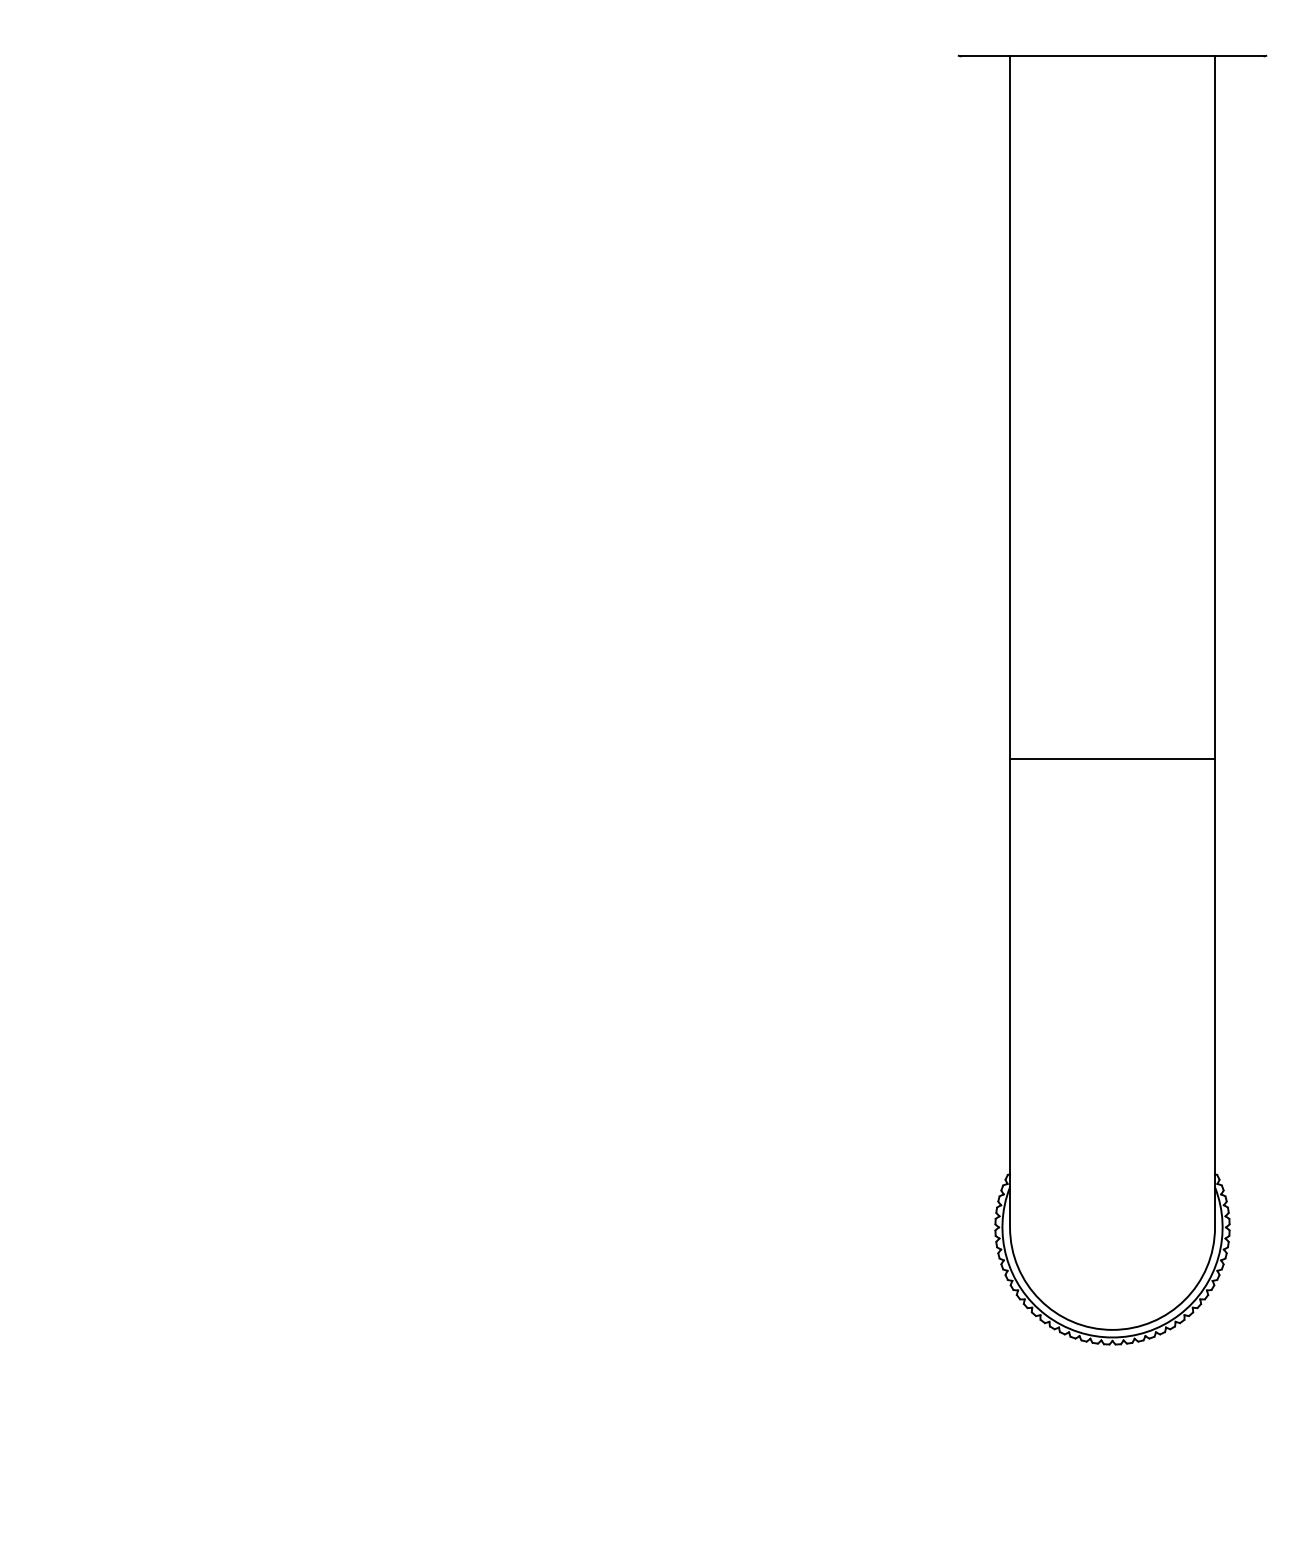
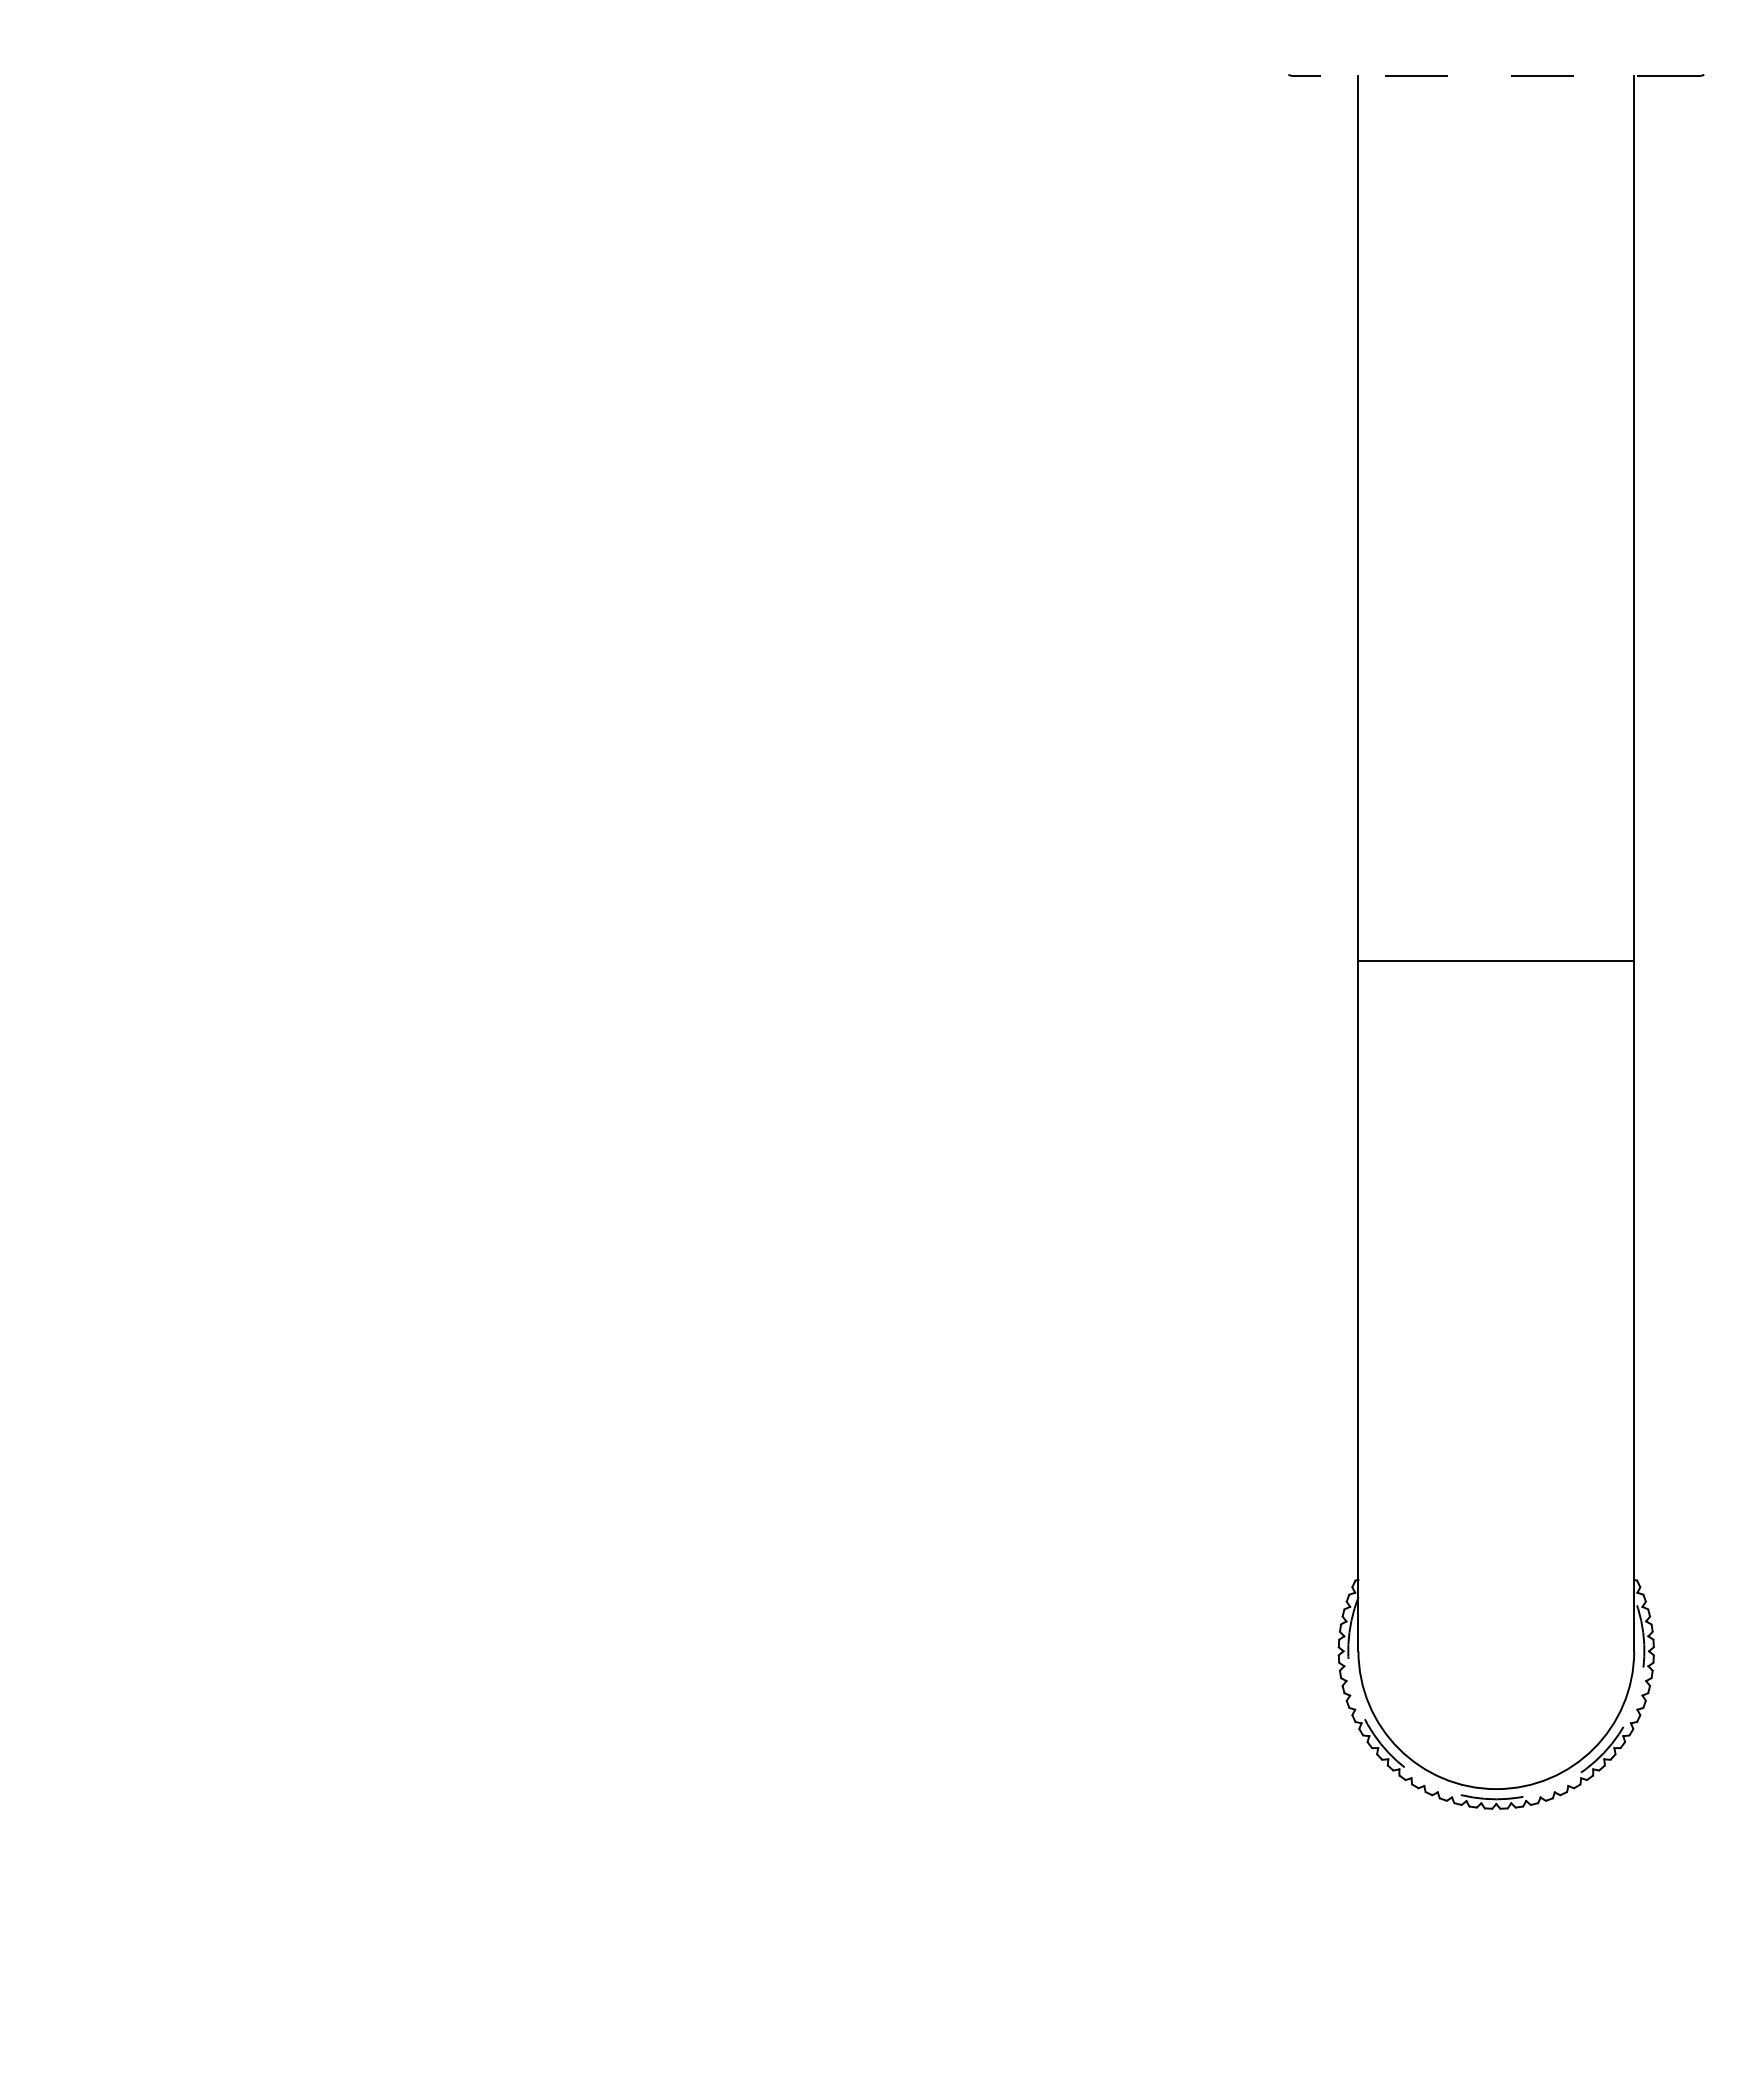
line: (1111, 56) -> (1495, 75), solid -> dashed
line: (1112, 759) -> (1496, 961), moved
arc: (1112, 1337) -> (1496, 1799), solid -> dashed

